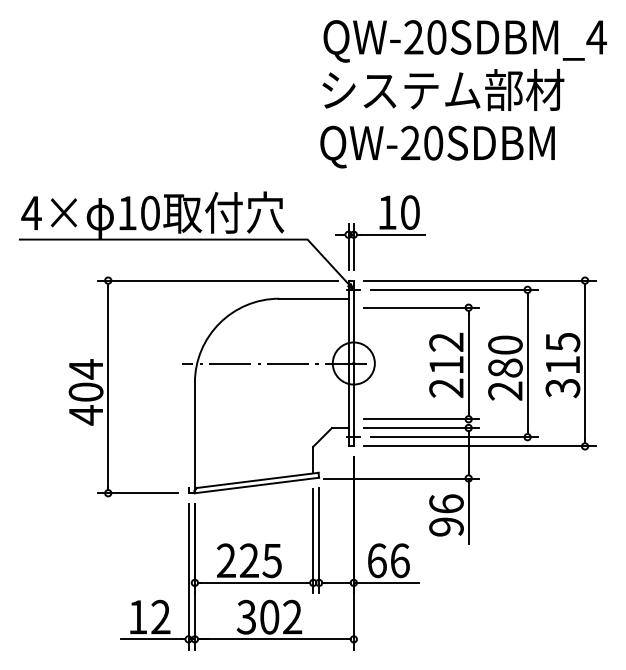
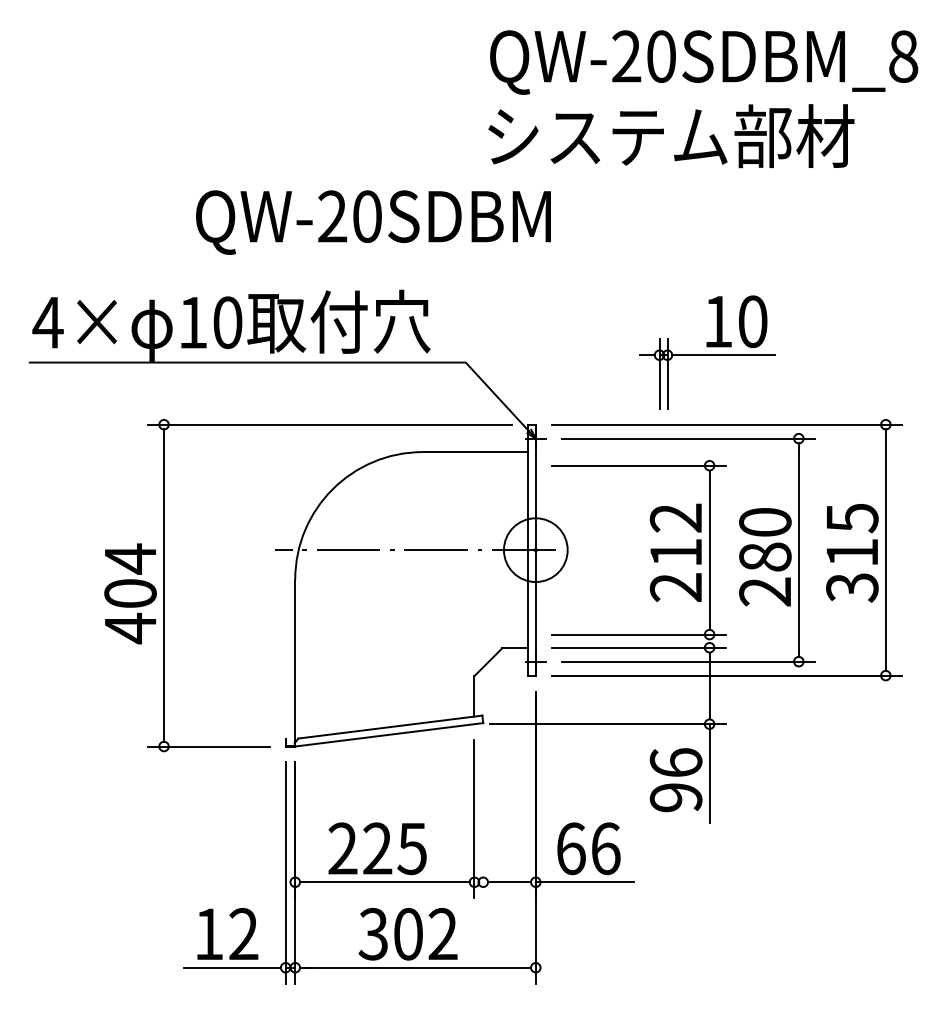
text: (596, 37) -> (903, 56), QW-20SDBM_4 -> QW-20SDBM_8
text: (437, 146) -> (373, 221), moved
part: (380, 232) -> (707, 351), moved
line: (319, 540) -> (483, 818), removed

